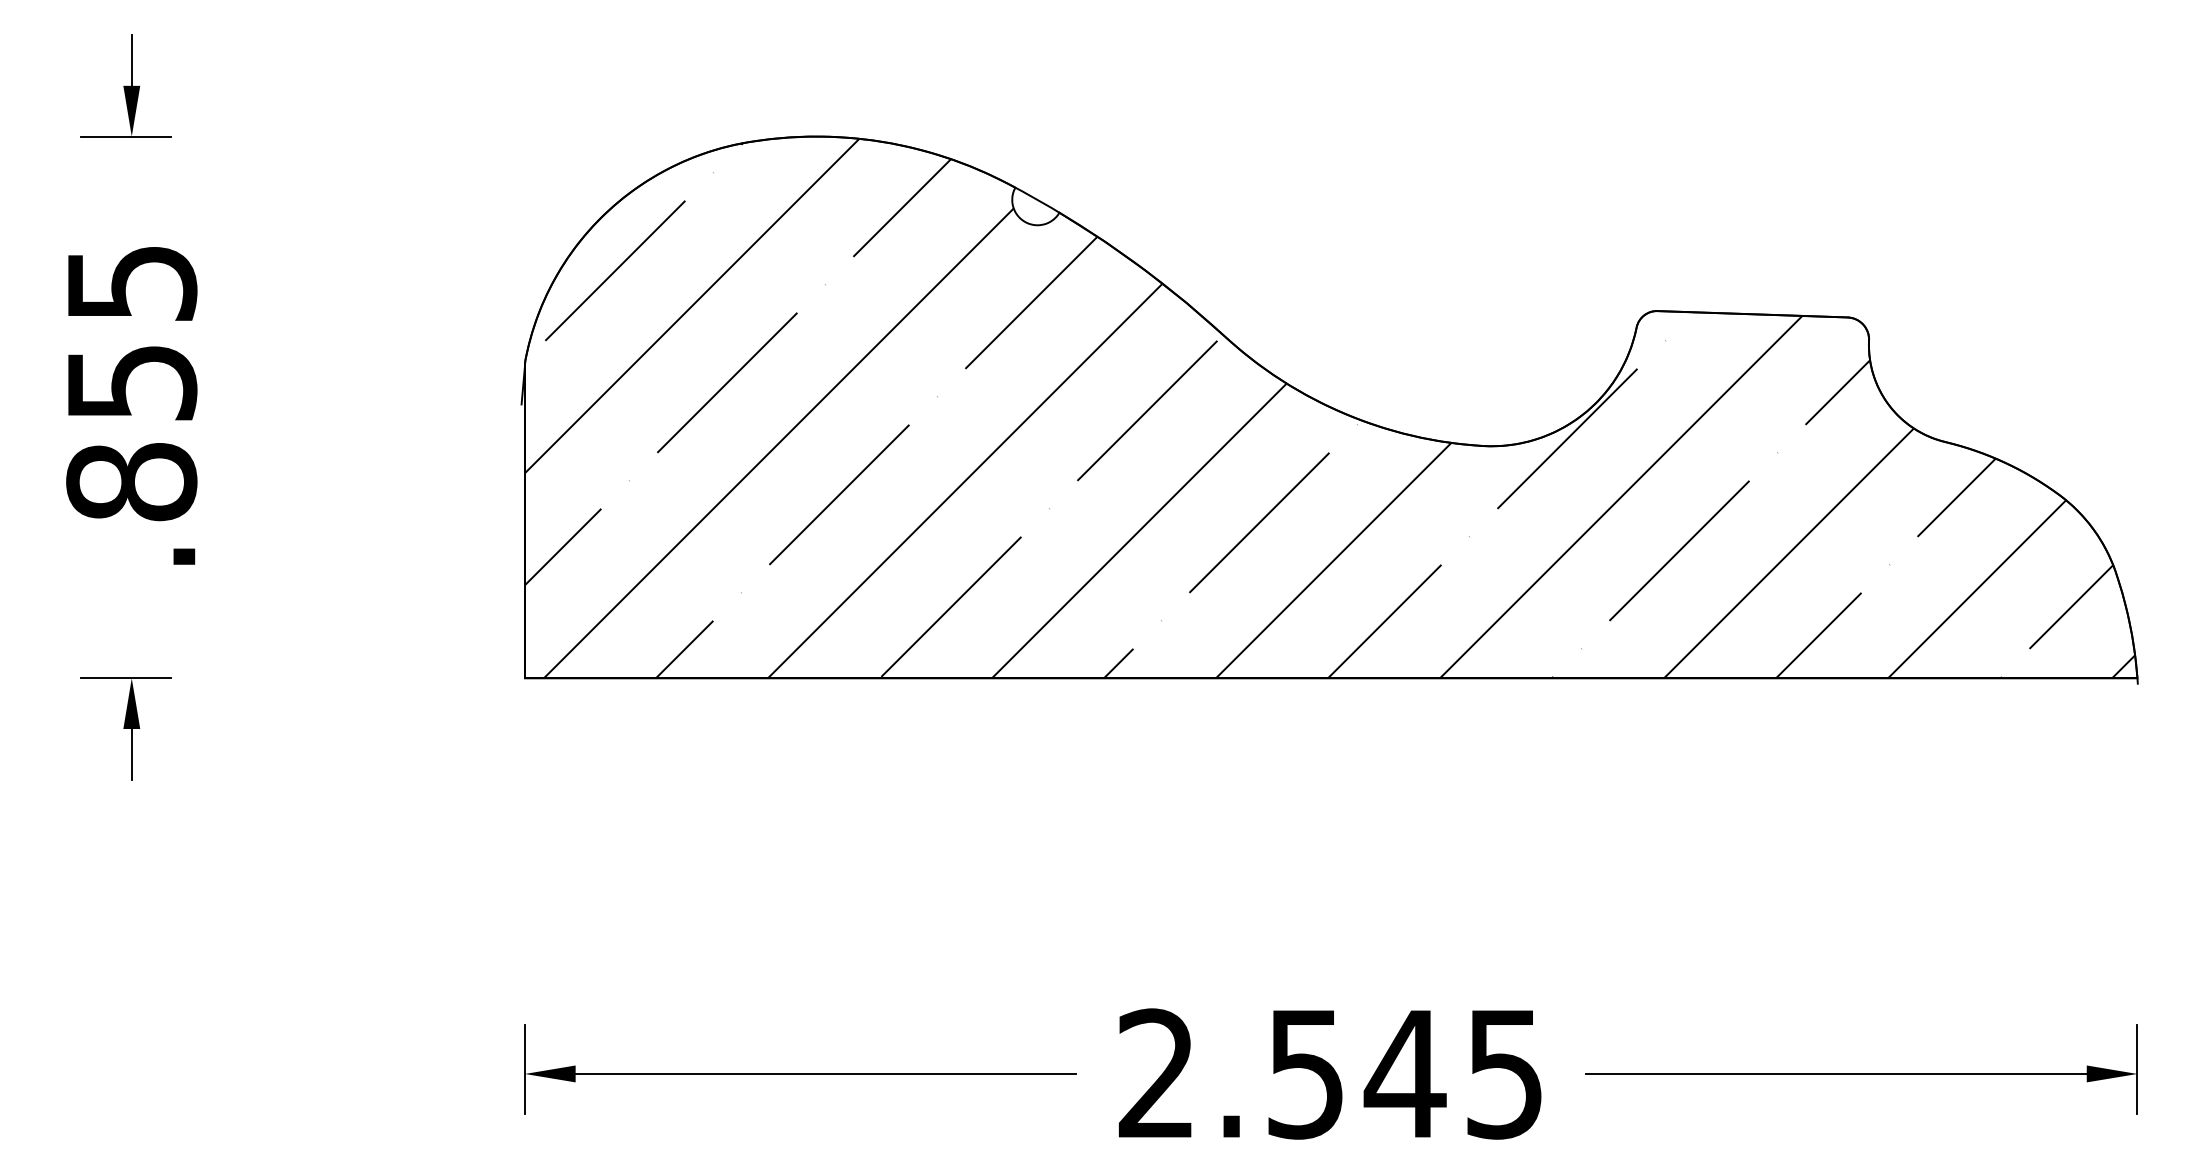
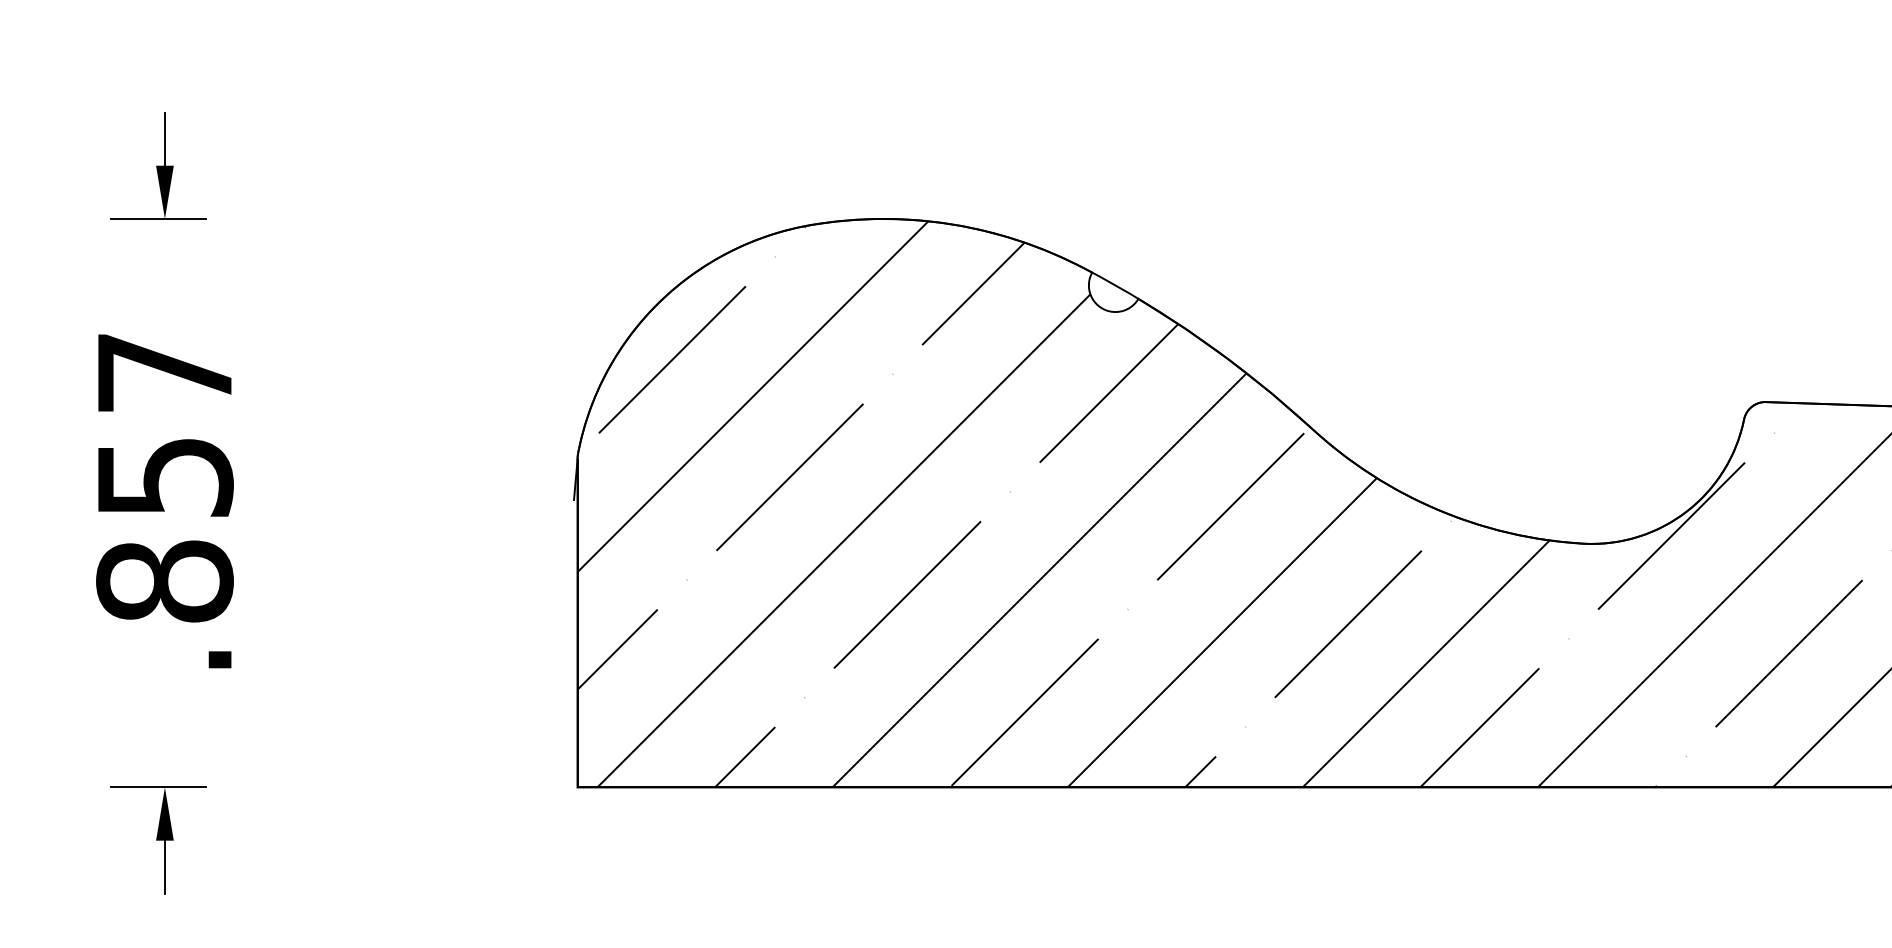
text: (132, 283) -> (165, 373), .855 -> .857

